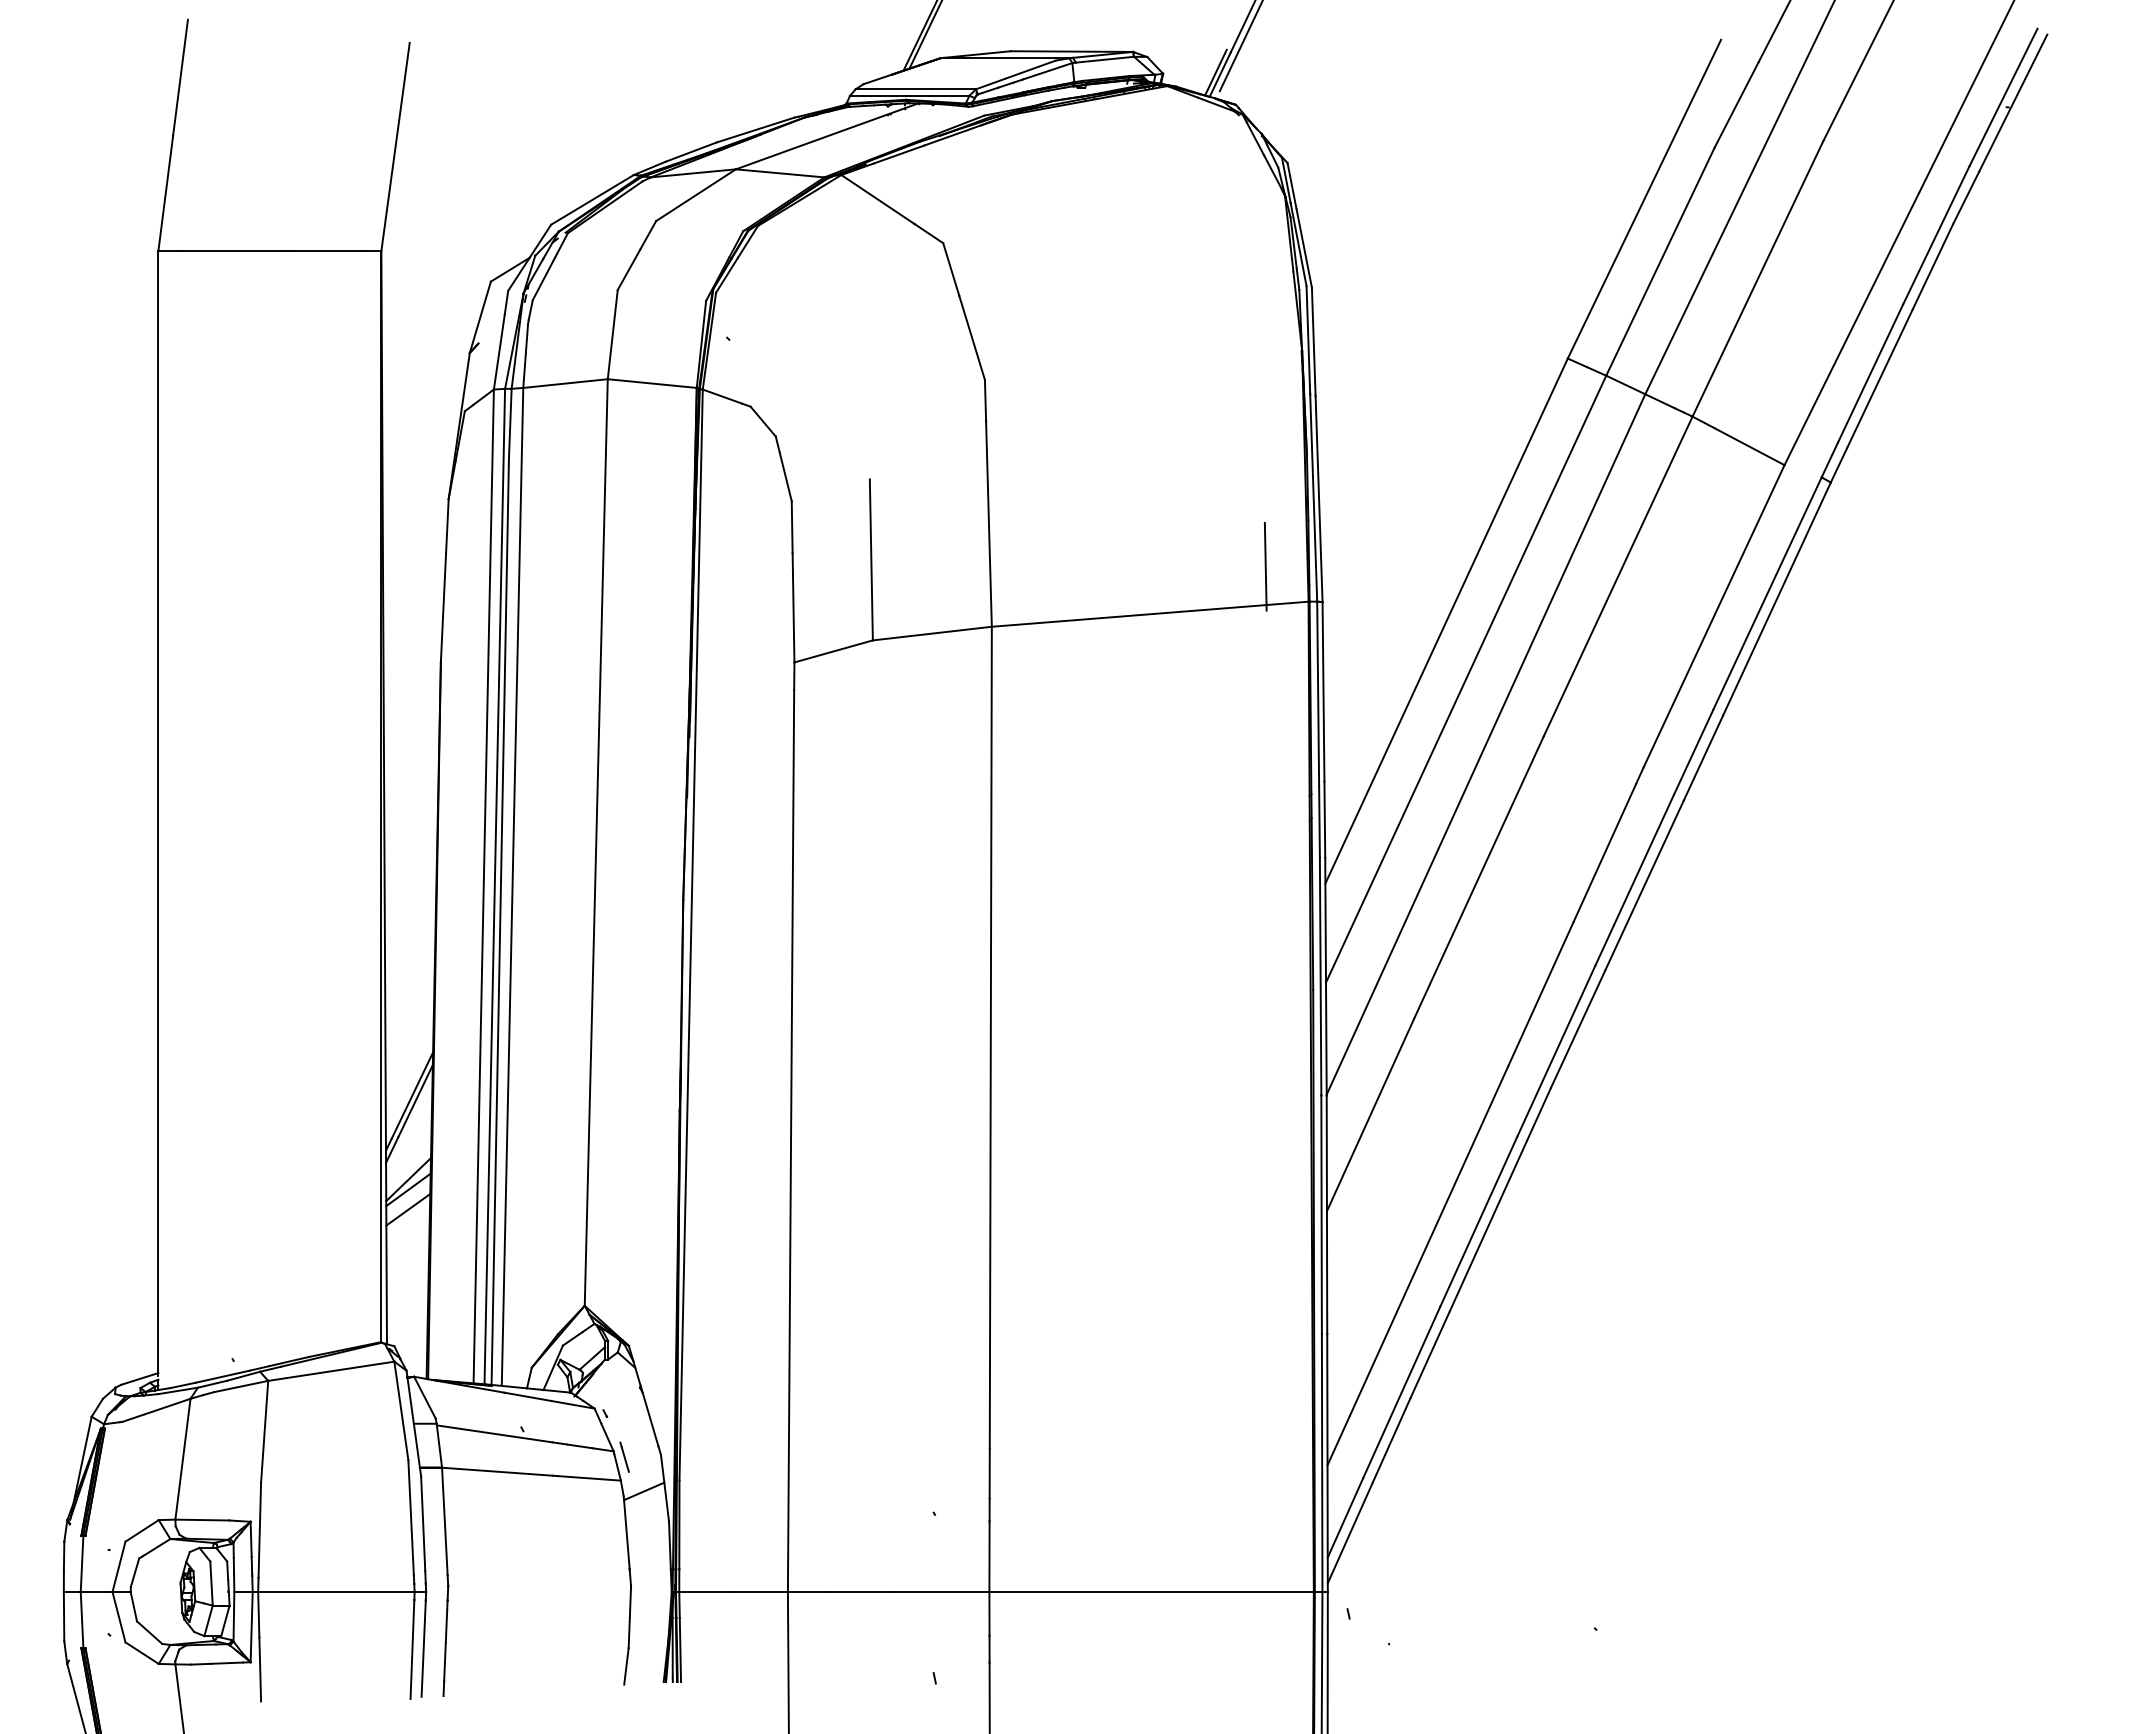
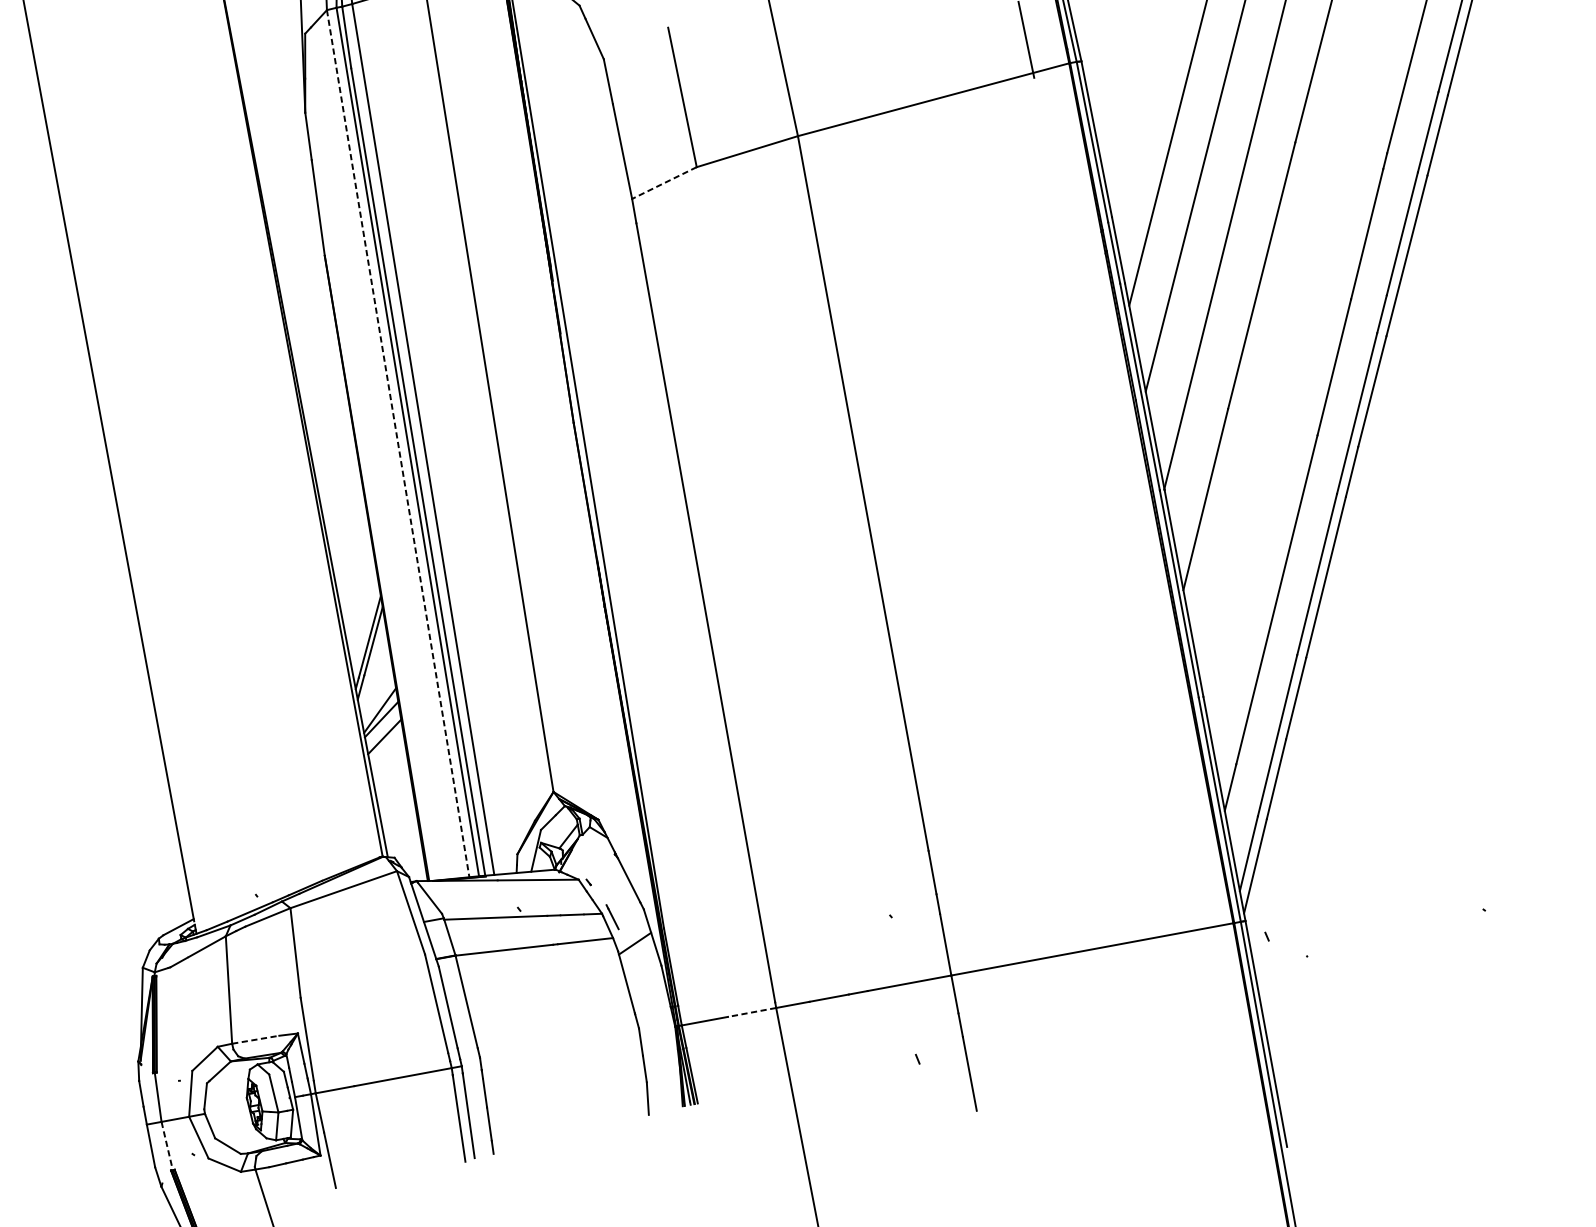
line: (833, 651) -> (664, 183), solid -> dashed
line: (483, 886) -> (397, 443), solid -> dashed
line: (202, 1520) -> (255, 1040), solid -> dashed
line: (760, 1592) -> (752, 1012), solid -> dashed
line: (82, 1620) -> (167, 1146), solid -> dashed

